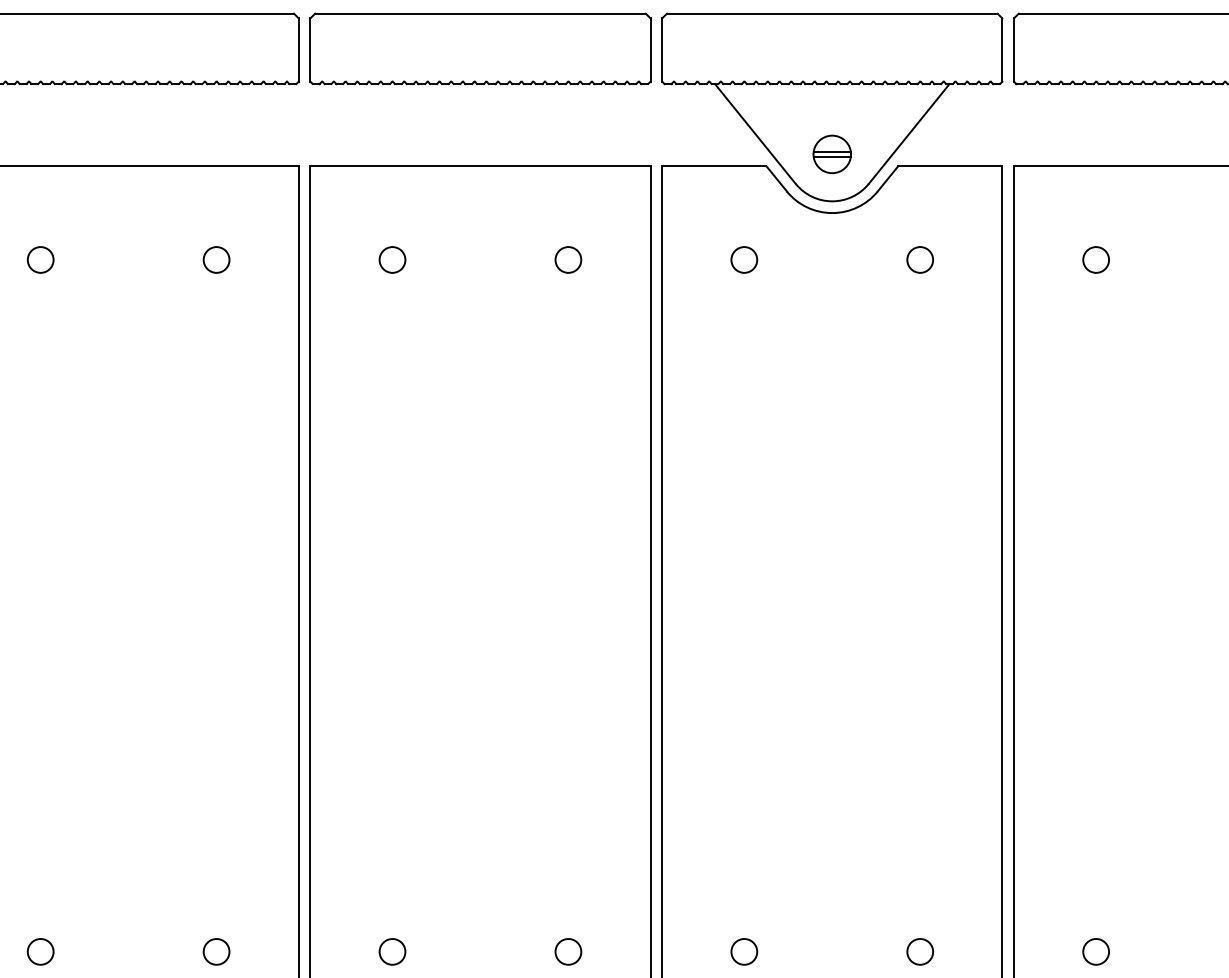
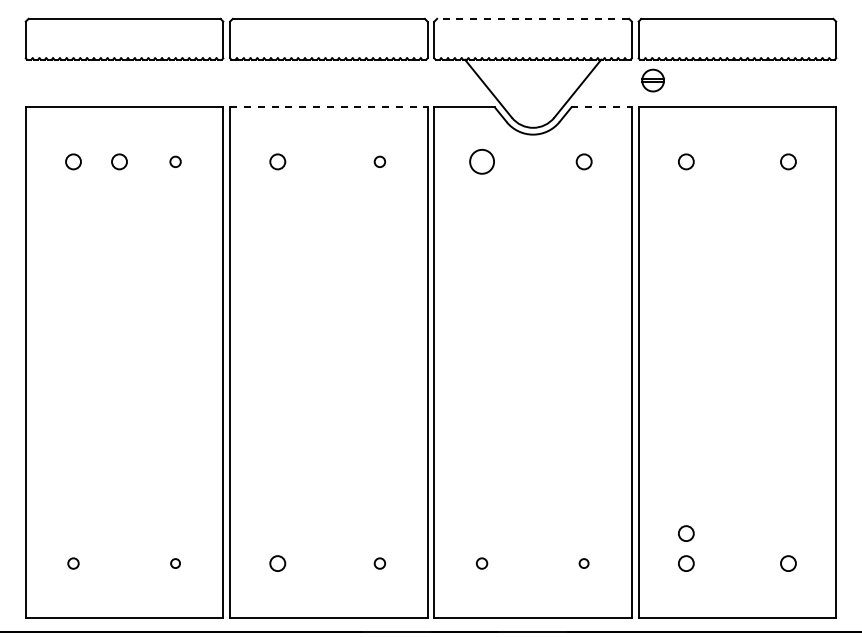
line: (831, 13) -> (532, 18), solid -> dashed
part: (831, 154) -> (652, 80), moved
line: (479, 166) -> (328, 107), solid -> dashed
line: (951, 166) -> (602, 107), solid -> dashed
circle: (119, 259) -> (119, 161), added
circle: (216, 259) -> (175, 161), size x0.7
circle: (567, 259) -> (379, 161), size x0.7
circle: (743, 259) -> (481, 161), size x1.6
circle: (1096, 900) -> (686, 533), added
circle: (40, 951) -> (73, 563), size x0.7
circle: (216, 951) -> (175, 563), size x0.6
circle: (567, 951) -> (379, 563), size x0.7
circle: (743, 951) -> (481, 563), size x0.7
circle: (919, 951) -> (583, 563), size x0.6

